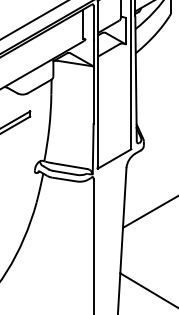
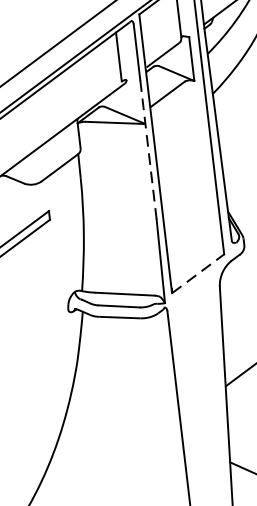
line: (93, 81) -> (148, 149), solid -> dashed
line: (114, 158) -> (198, 272), solid -> dashed

